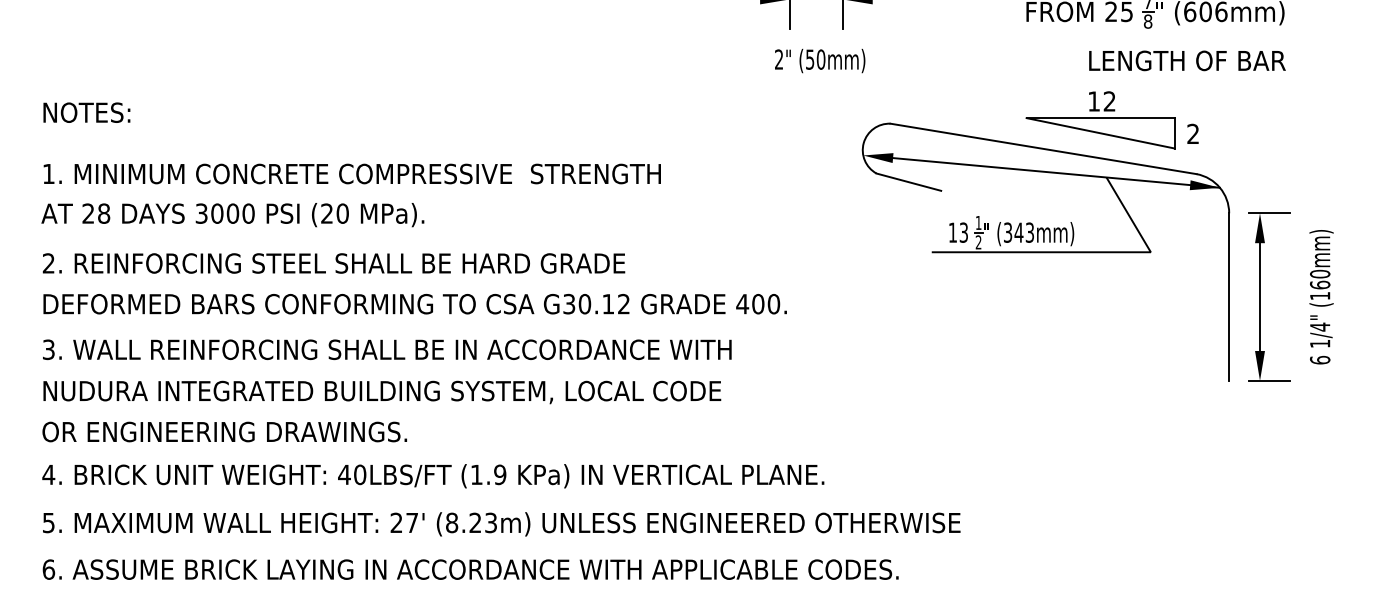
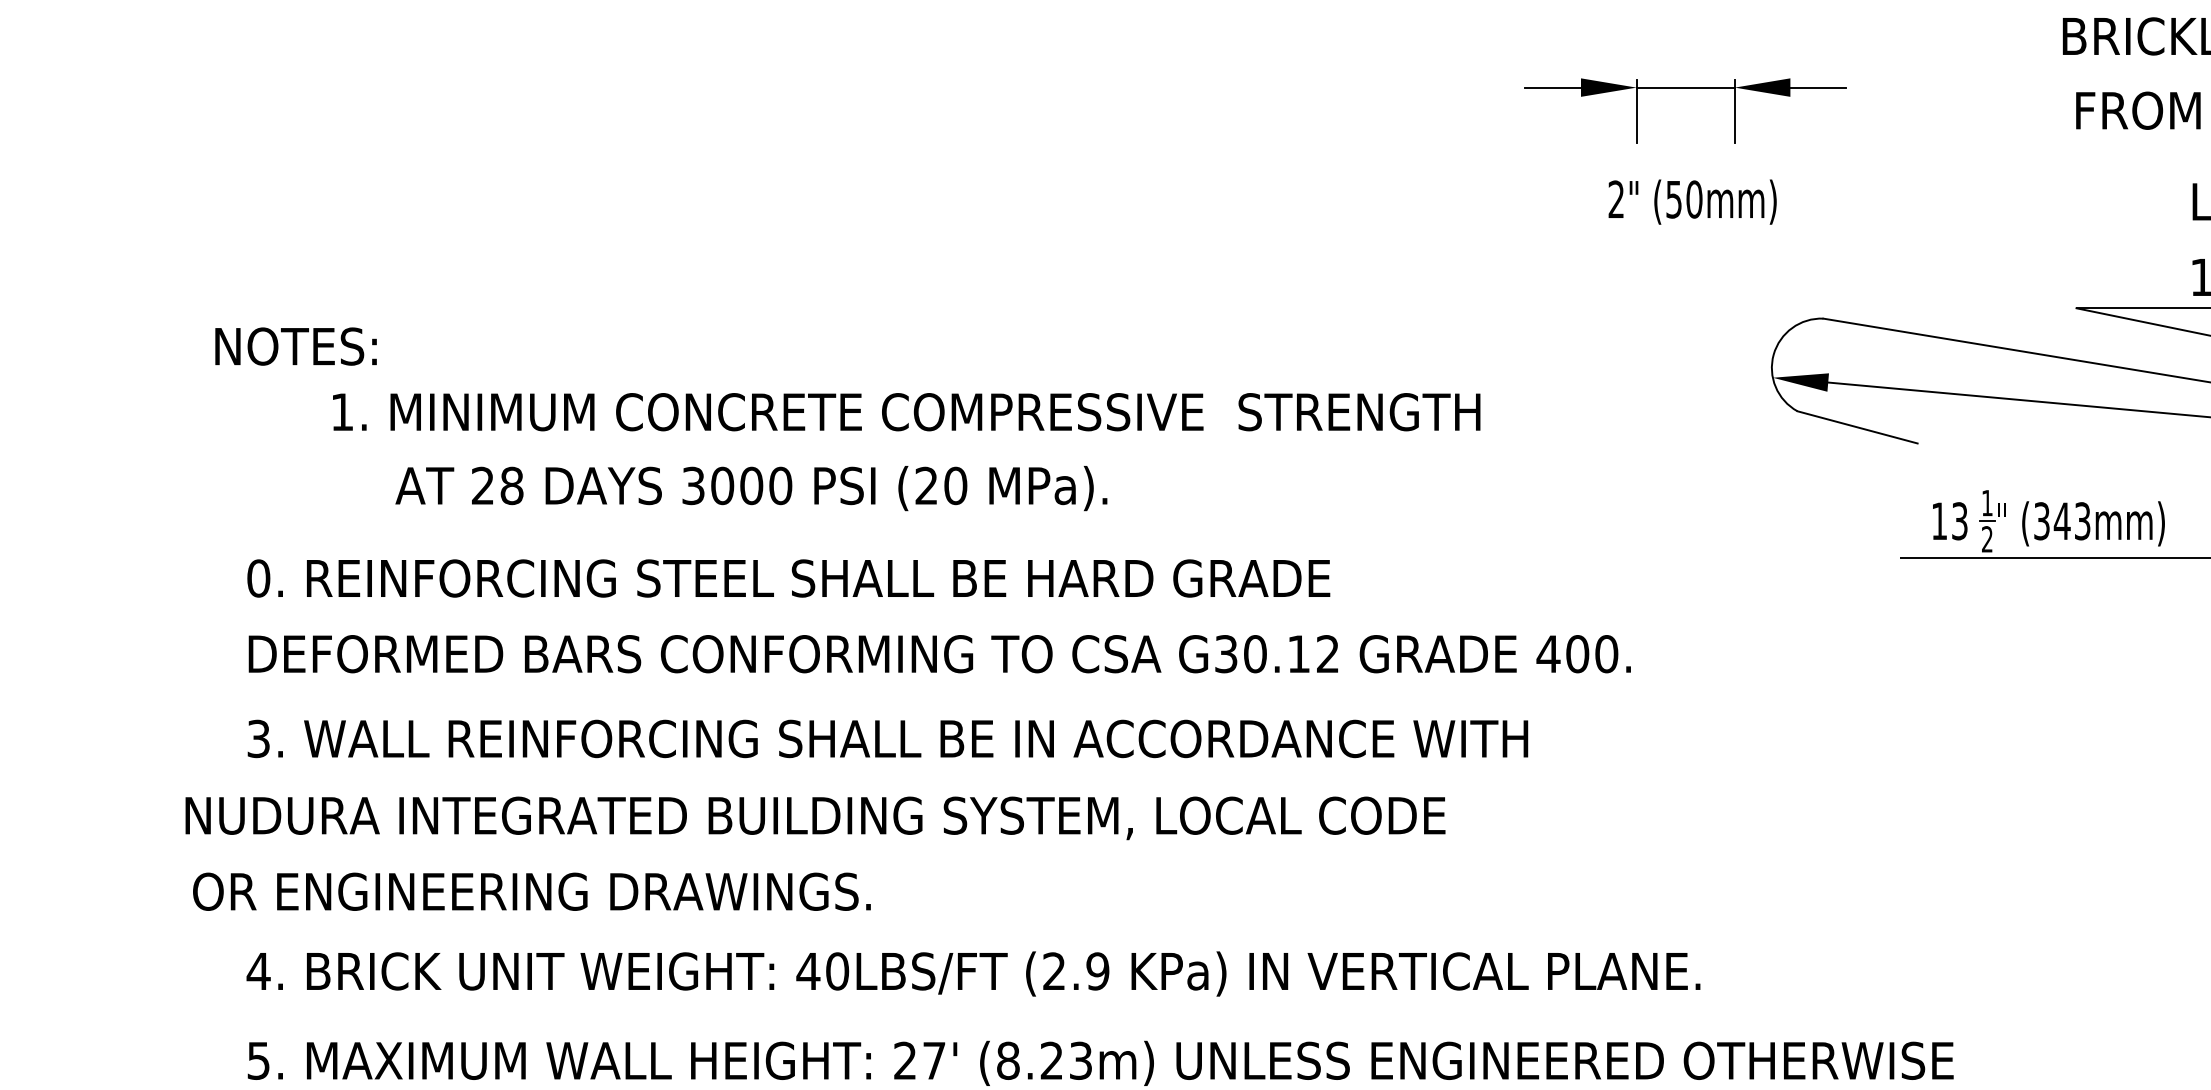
text: (86, 112) -> (295, 346), moved
text: (351, 173) -> (905, 411), moved
text: (232, 215) -> (750, 489), moved
text: (48, 263) -> (258, 578), 2. -> 0.
text: (382, 392) -> (815, 818), moved
text: (224, 431) -> (531, 890), moved
text: (476, 474) -> (1053, 970), (1.9 -> (2.9

